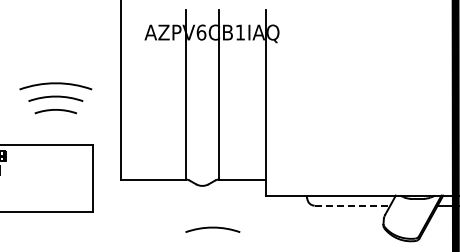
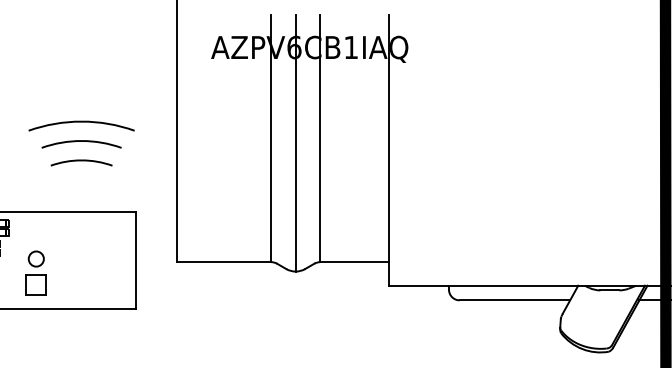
line: (202, 97) -> (295, 142), added
part: (24, 186) -> (35, 272), added
line: (352, 205) -> (514, 300), dashed -> solid
arc: (212, 228) -> (310, 333), removed

